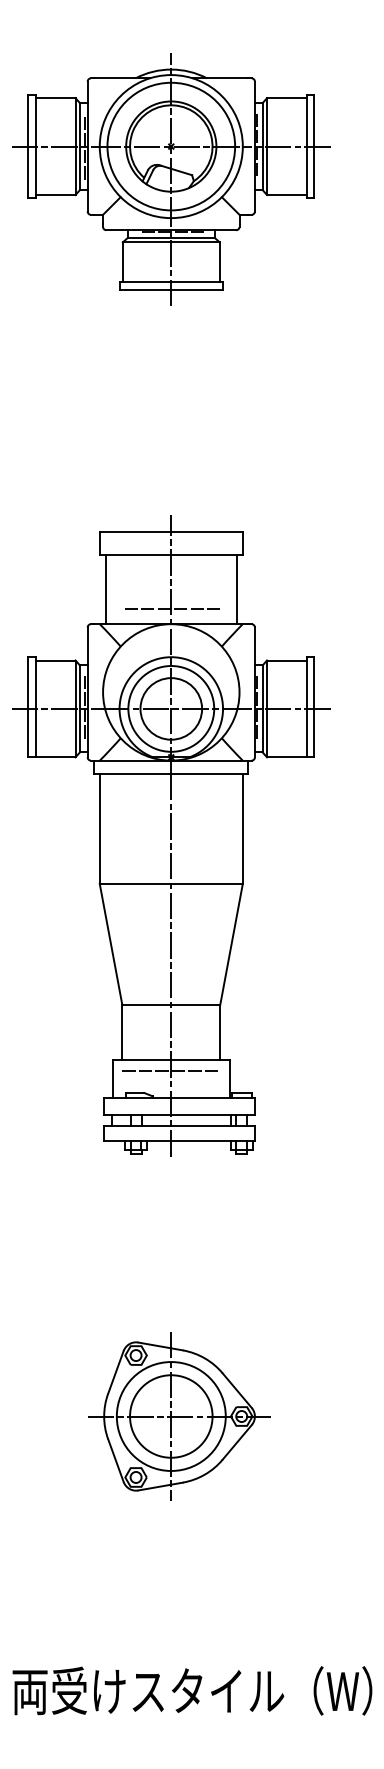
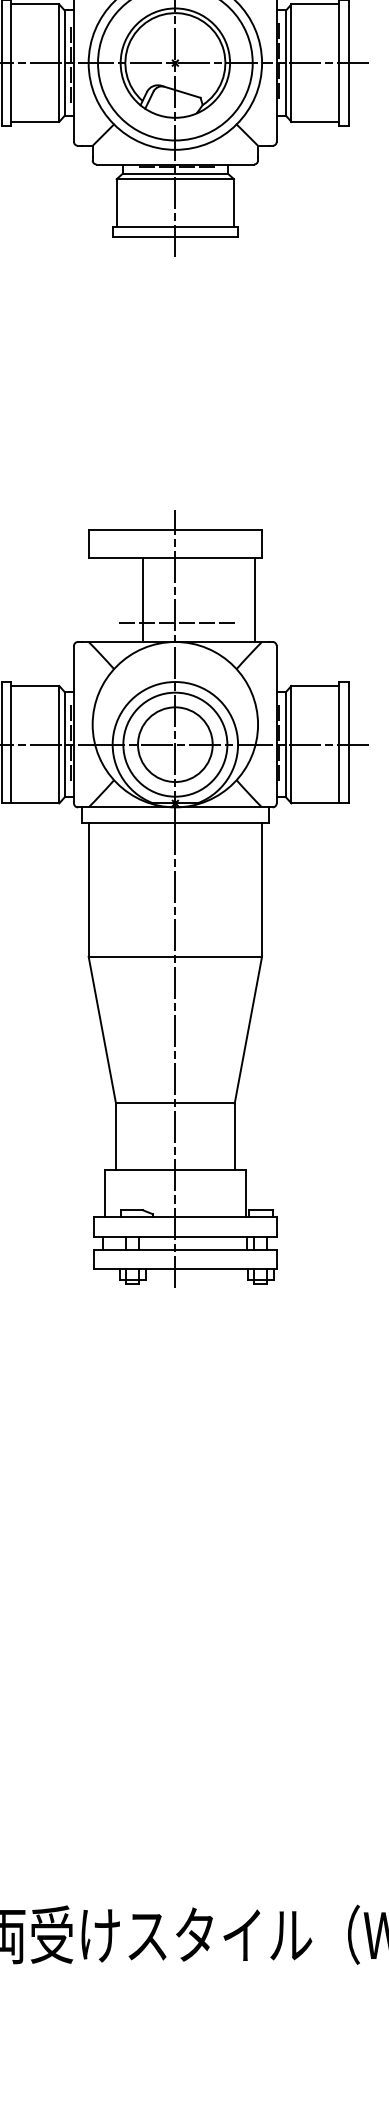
line: (105, 589) -> (142, 599), moved
line: (171, 1070) -> (175, 1182), removed
part: (179, 1416) -> (185, 1602), removed

